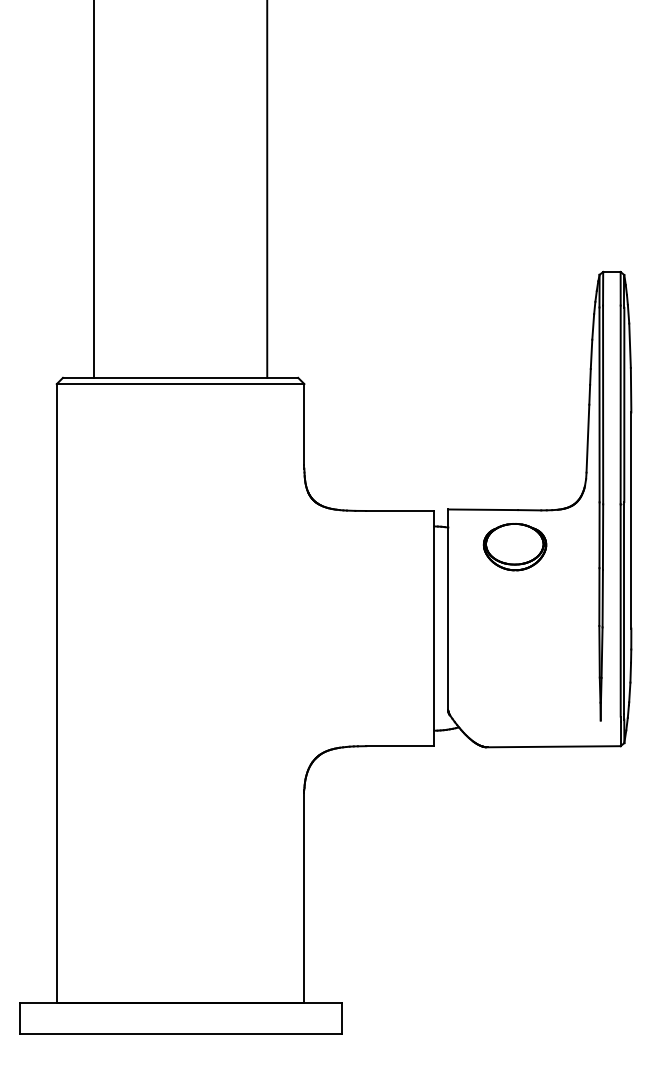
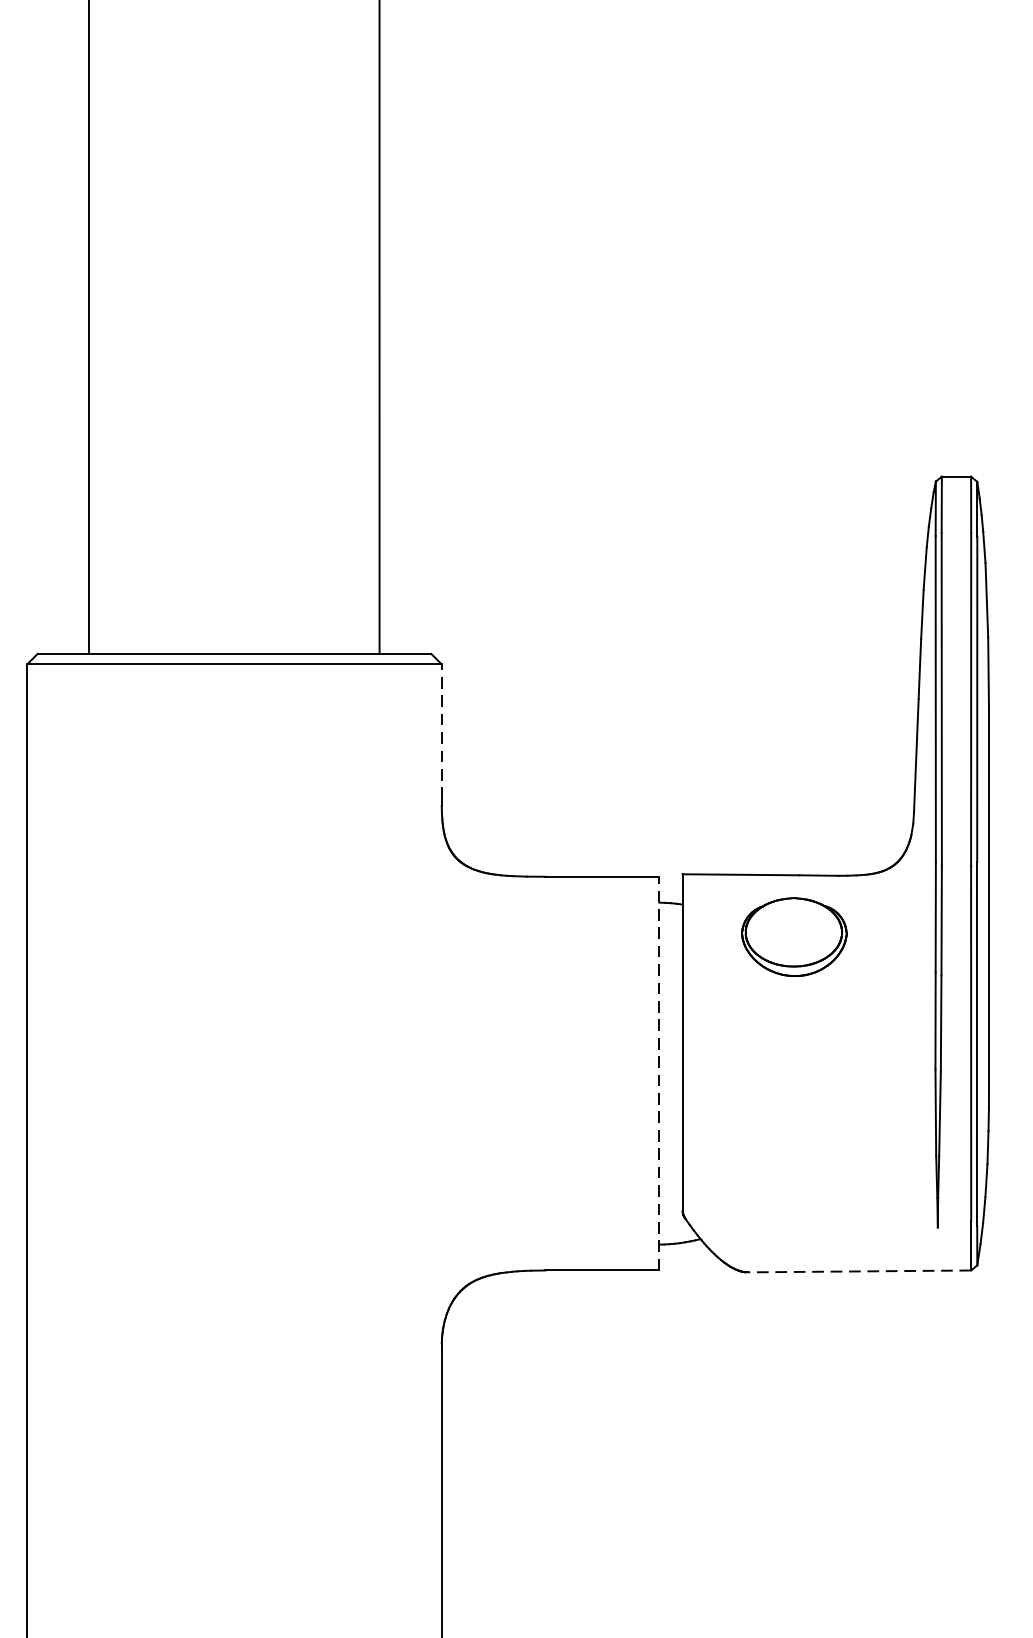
line: (304, 423) -> (441, 730), solid -> dashed
line: (434, 628) -> (659, 1073), solid -> dashed
line: (554, 746) -> (860, 1271), solid -> dashed

